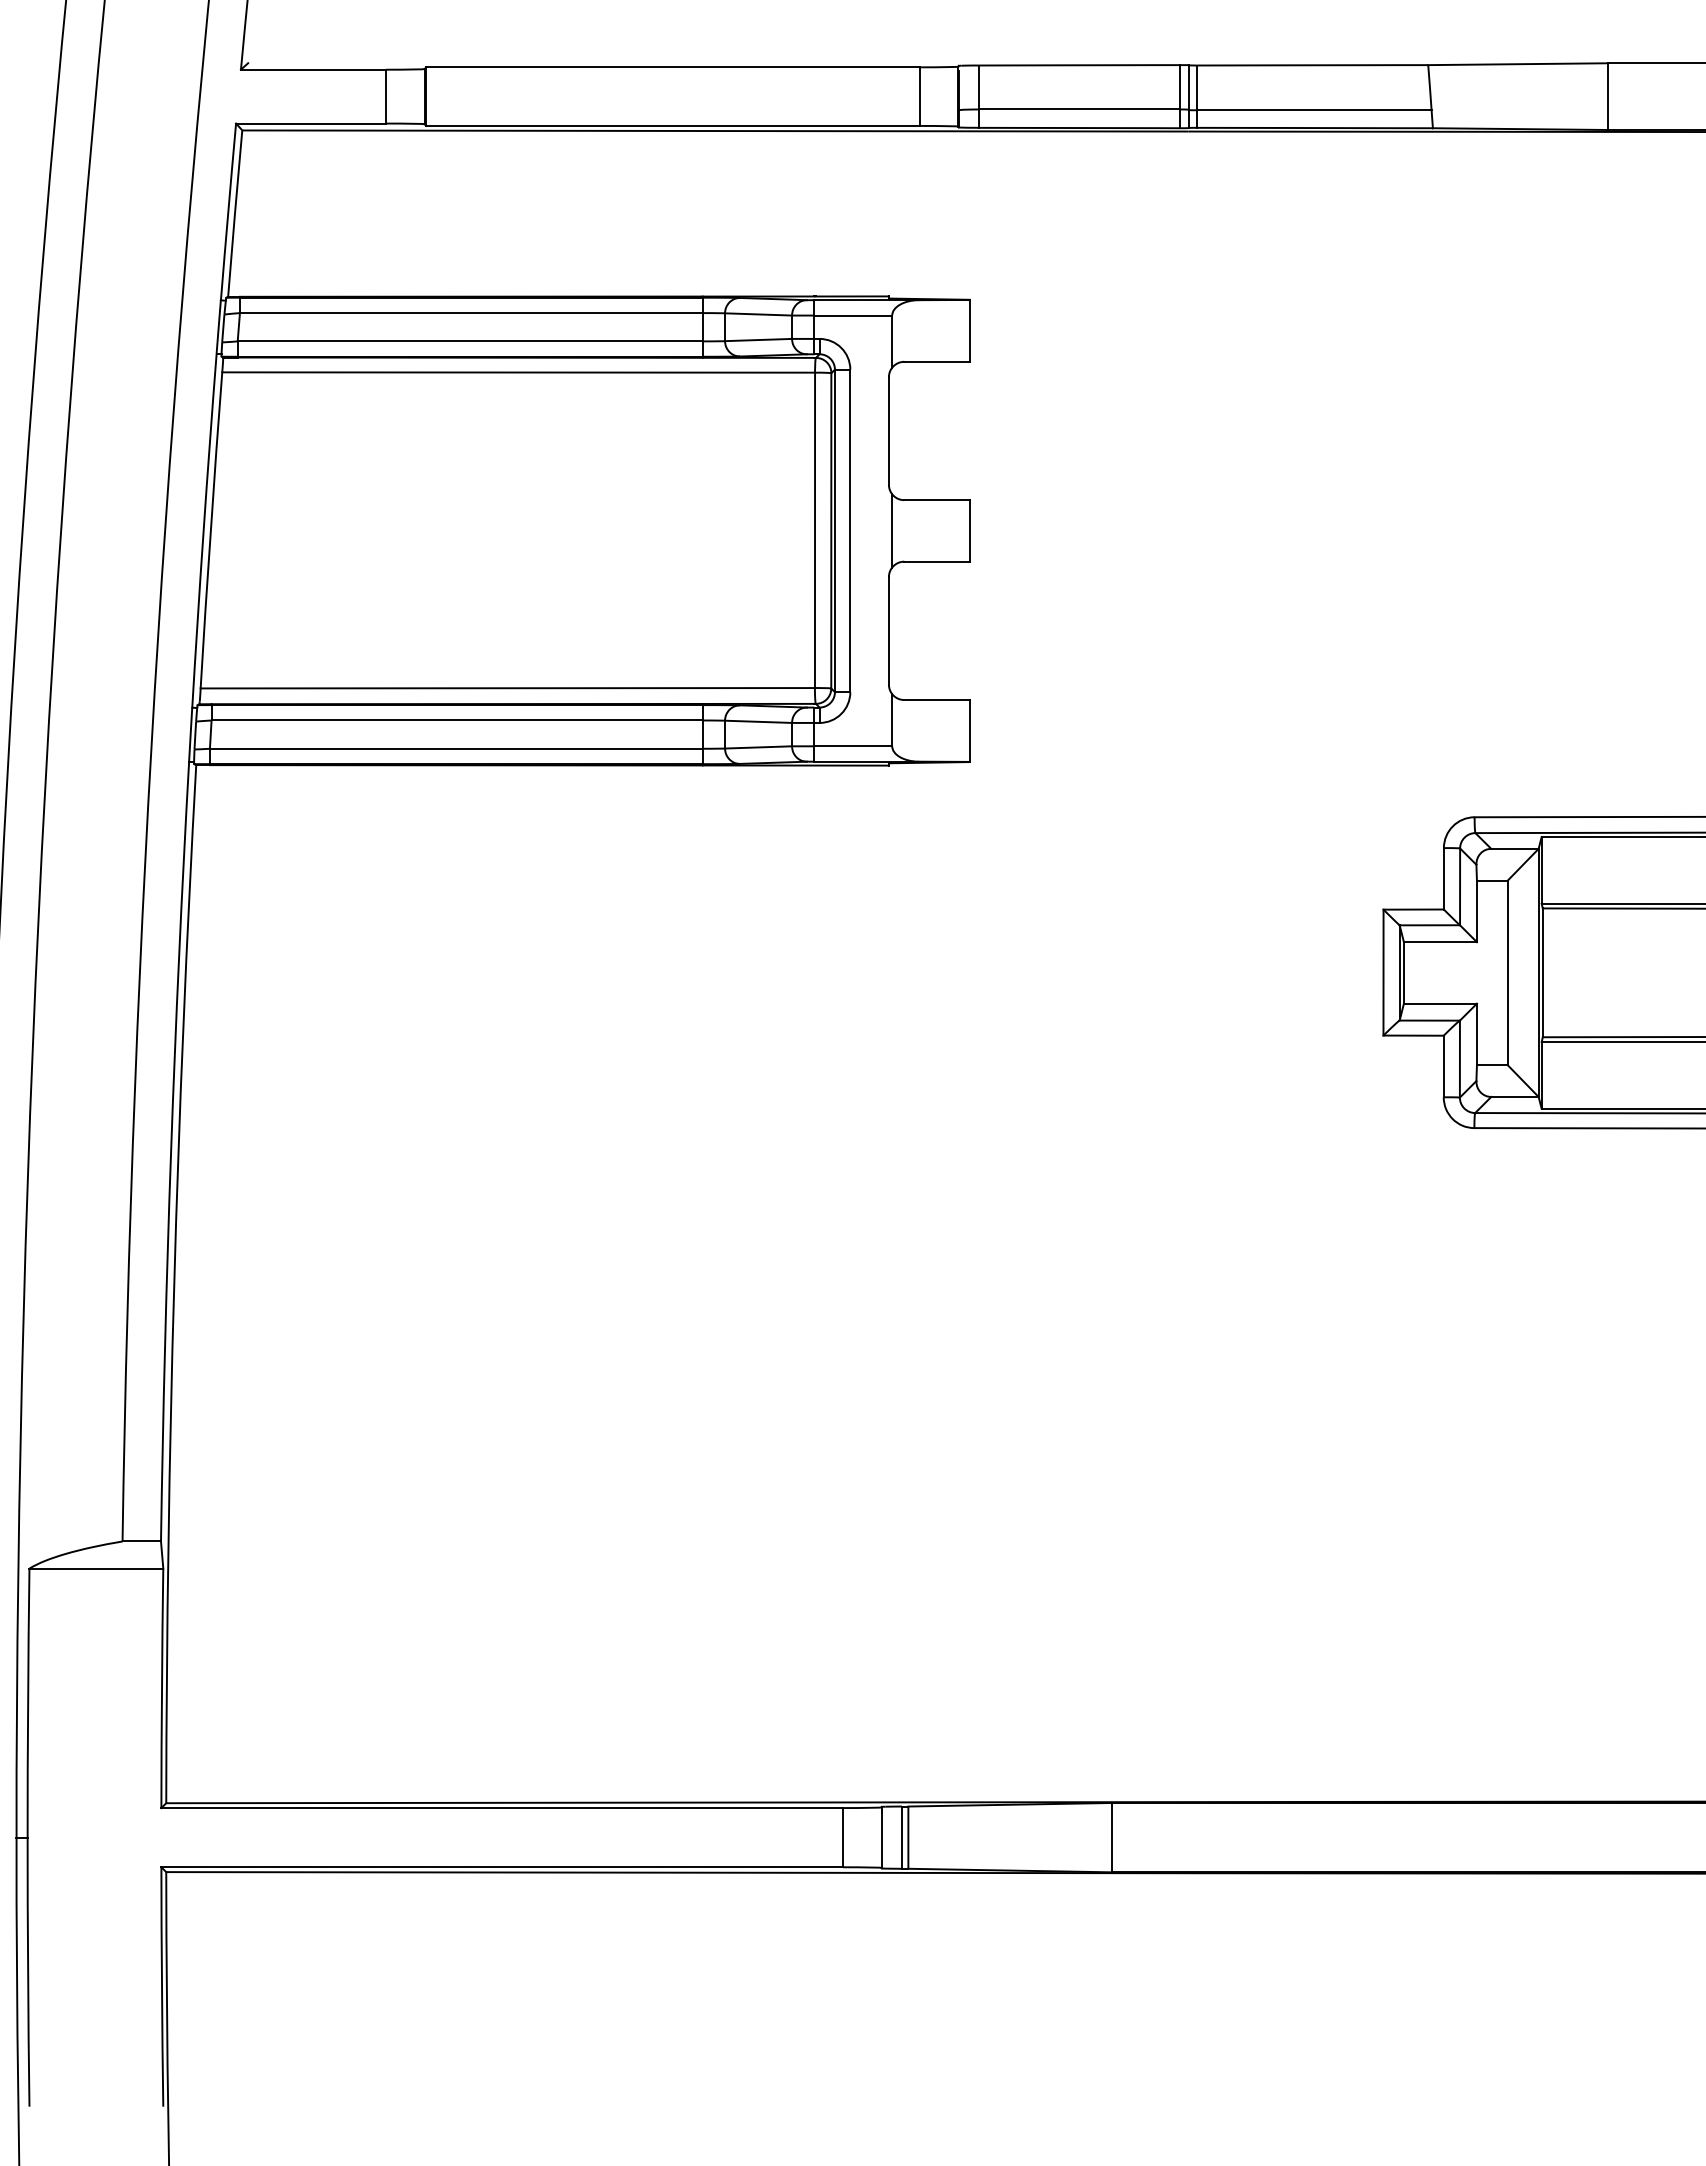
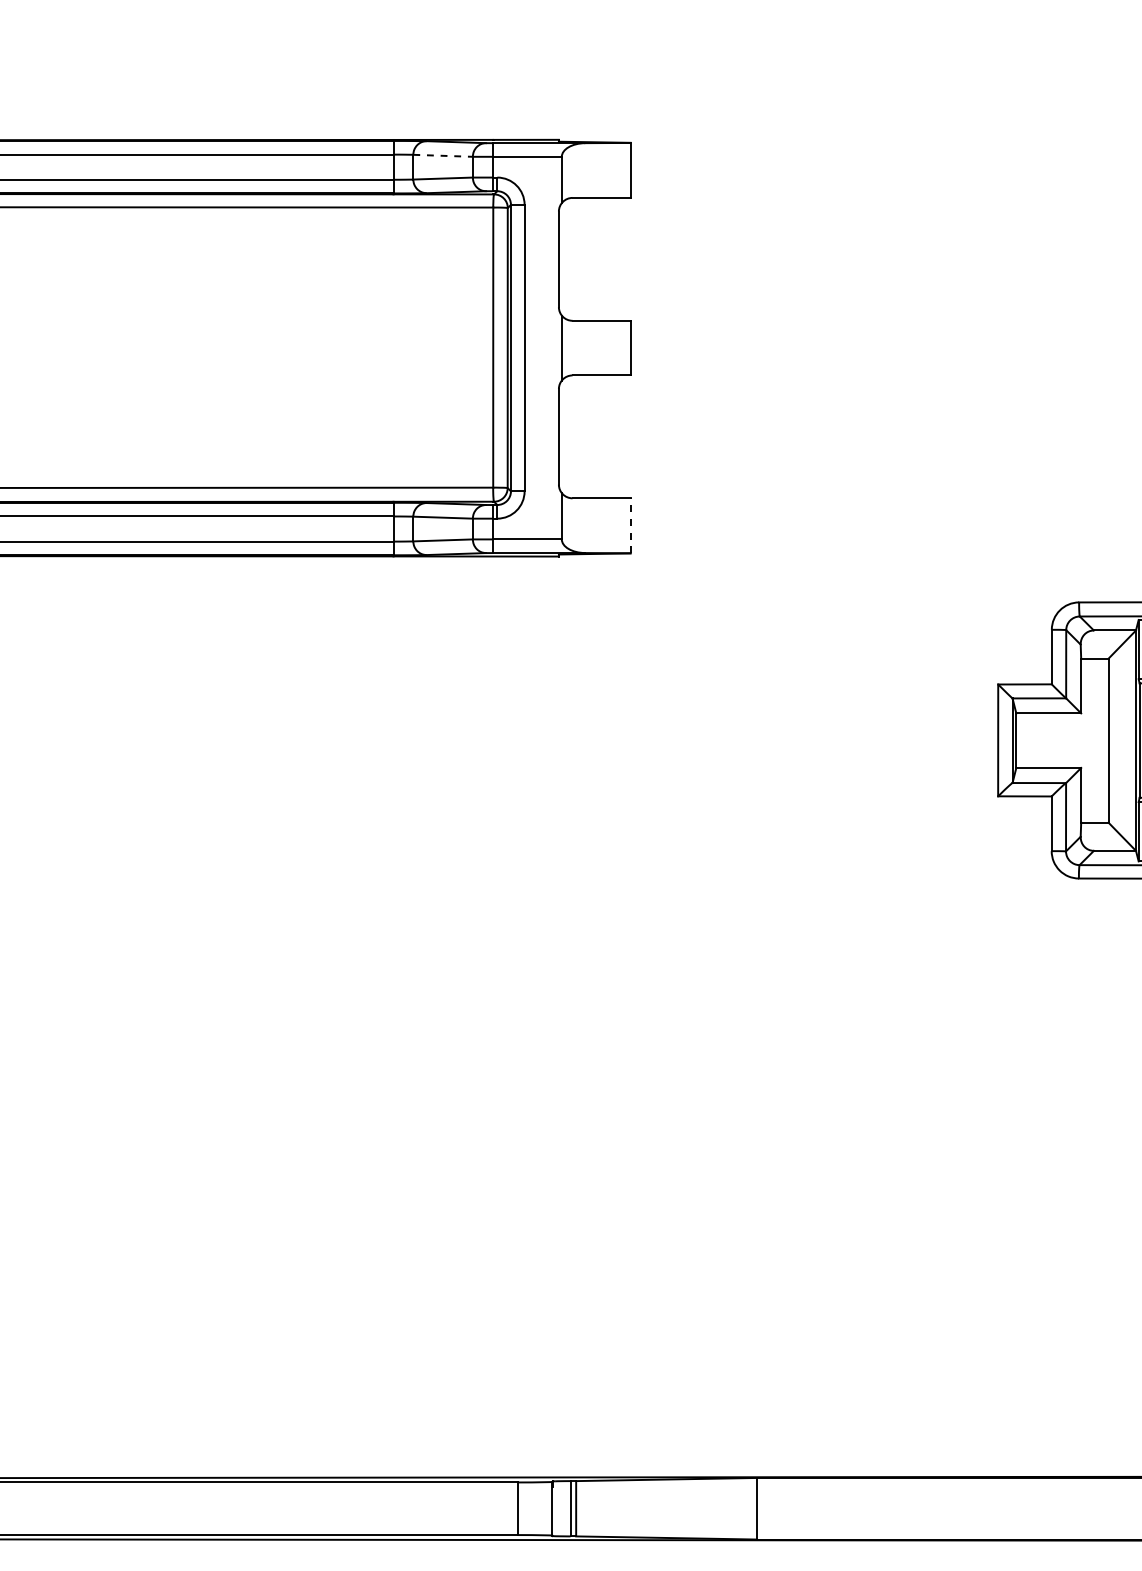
line: (758, 314) -> (443, 155), solid -> dashed
line: (969, 730) -> (630, 525), solid -> dashed

